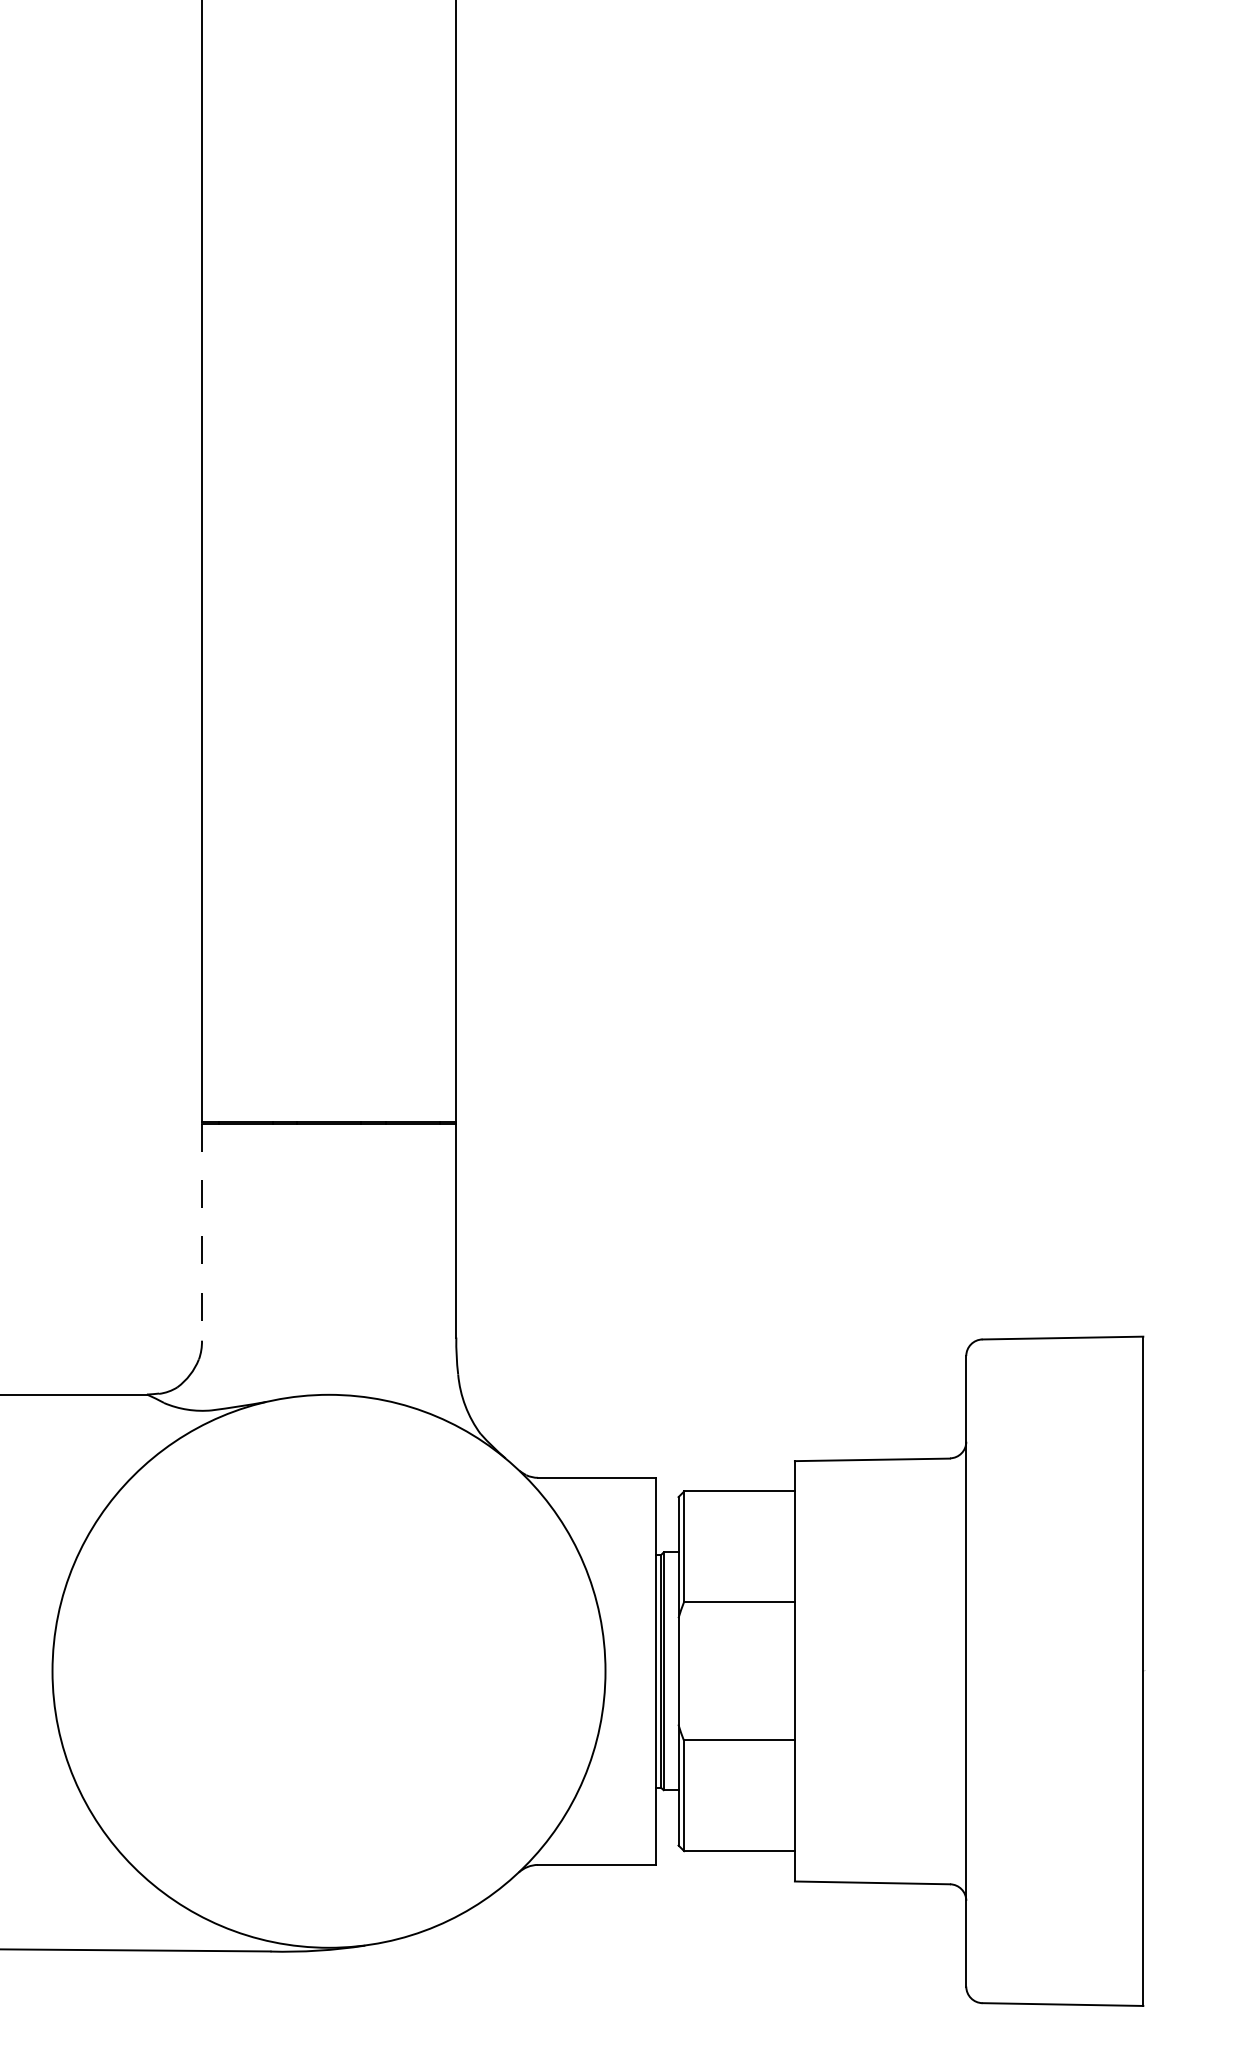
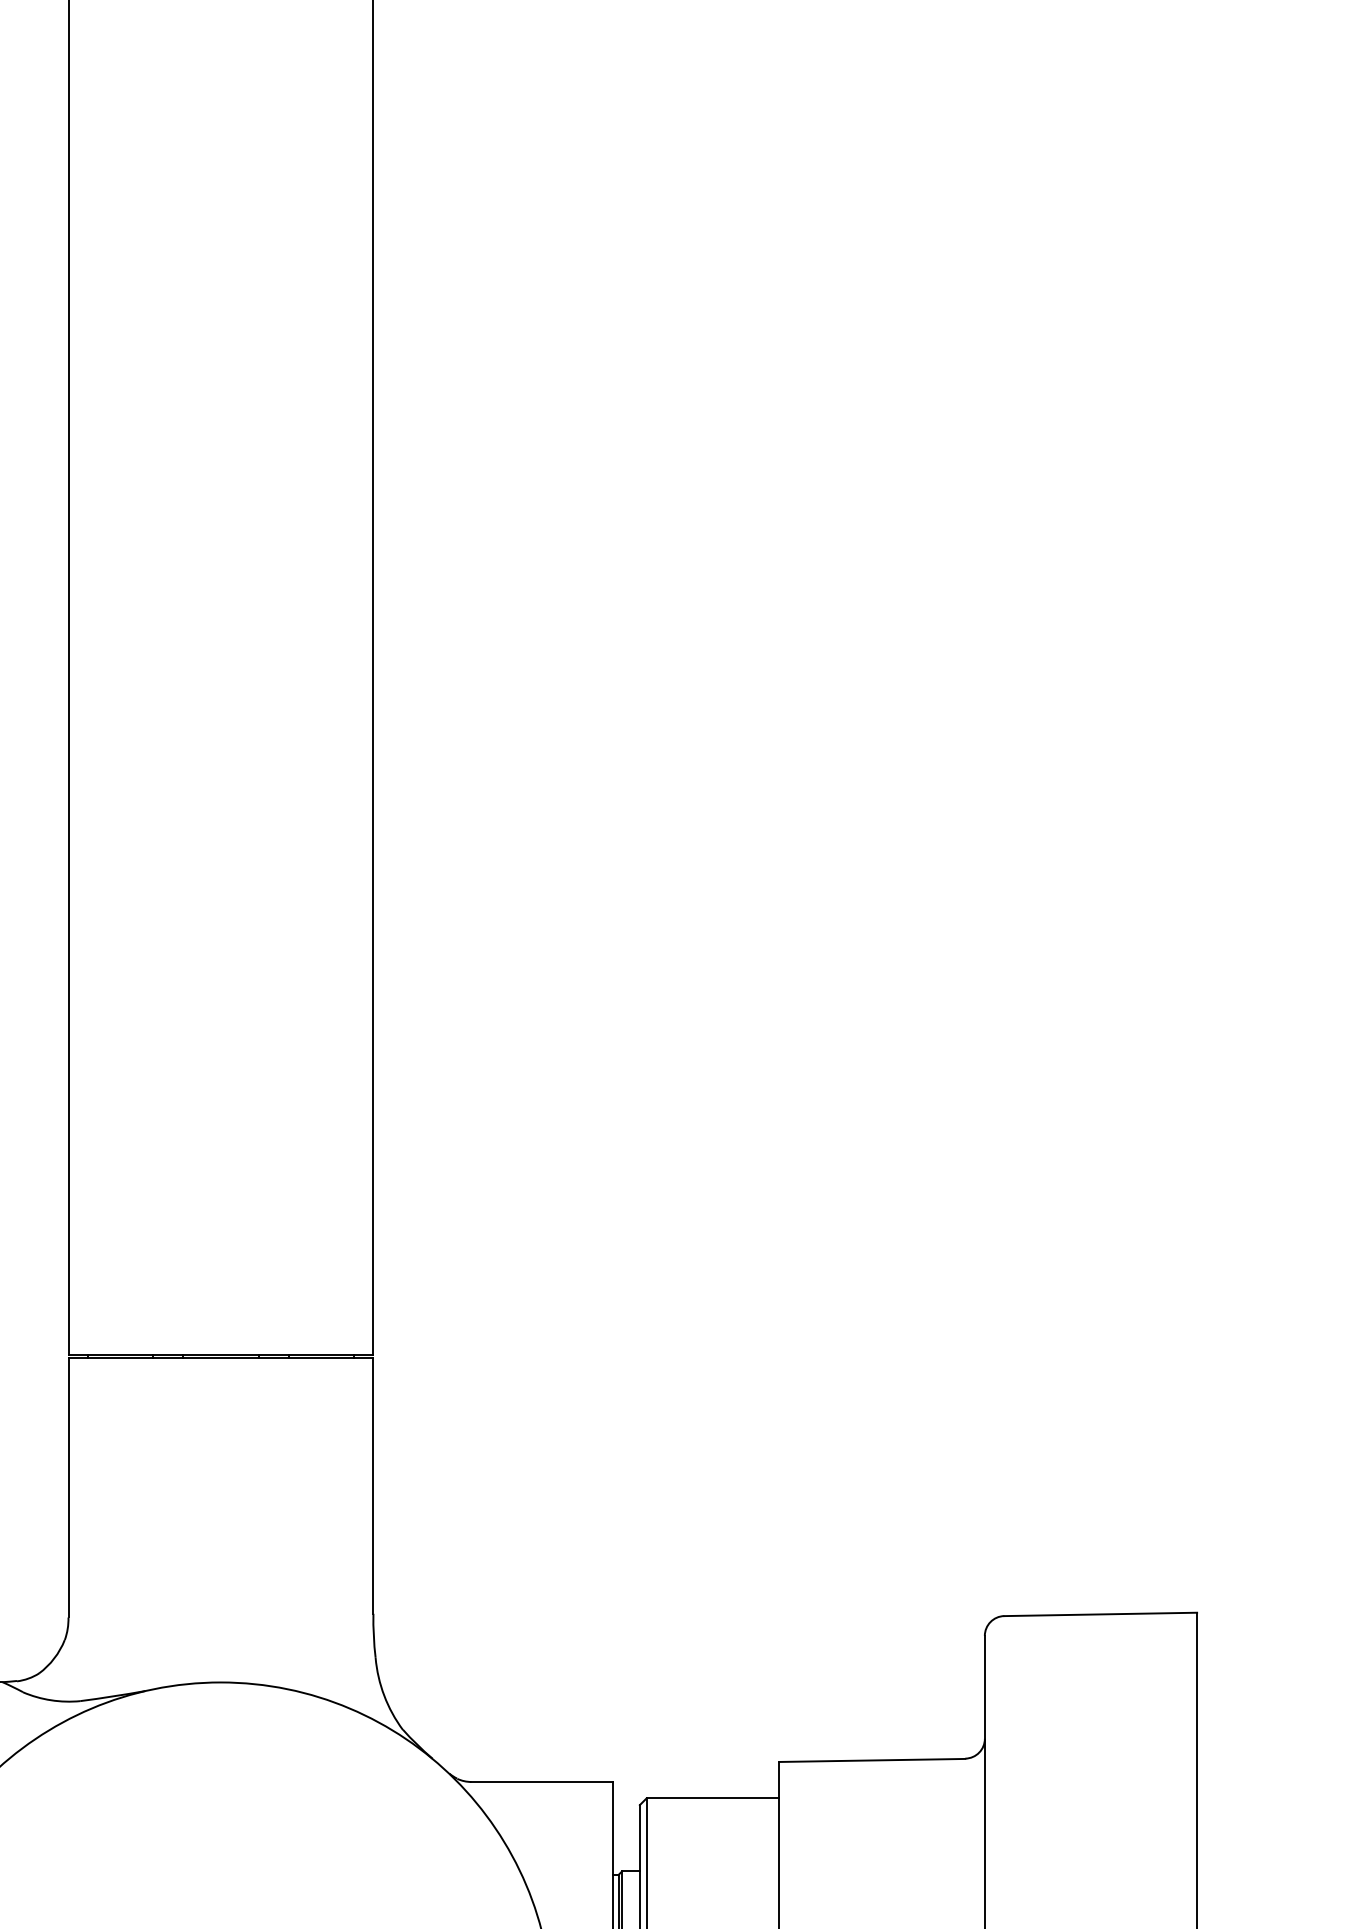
line: (202, 1232) -> (69, 1487), dashed -> solid

